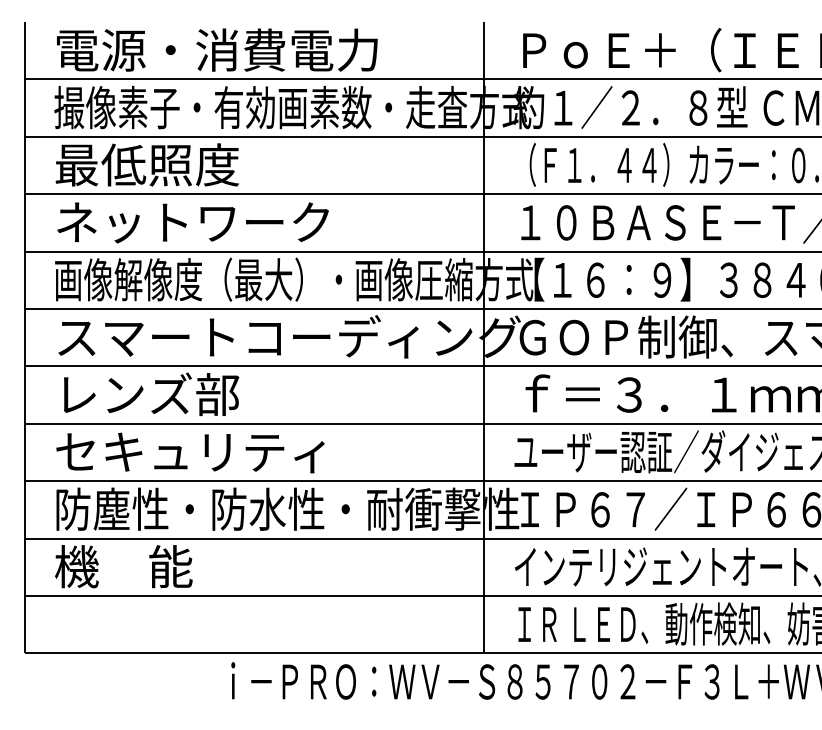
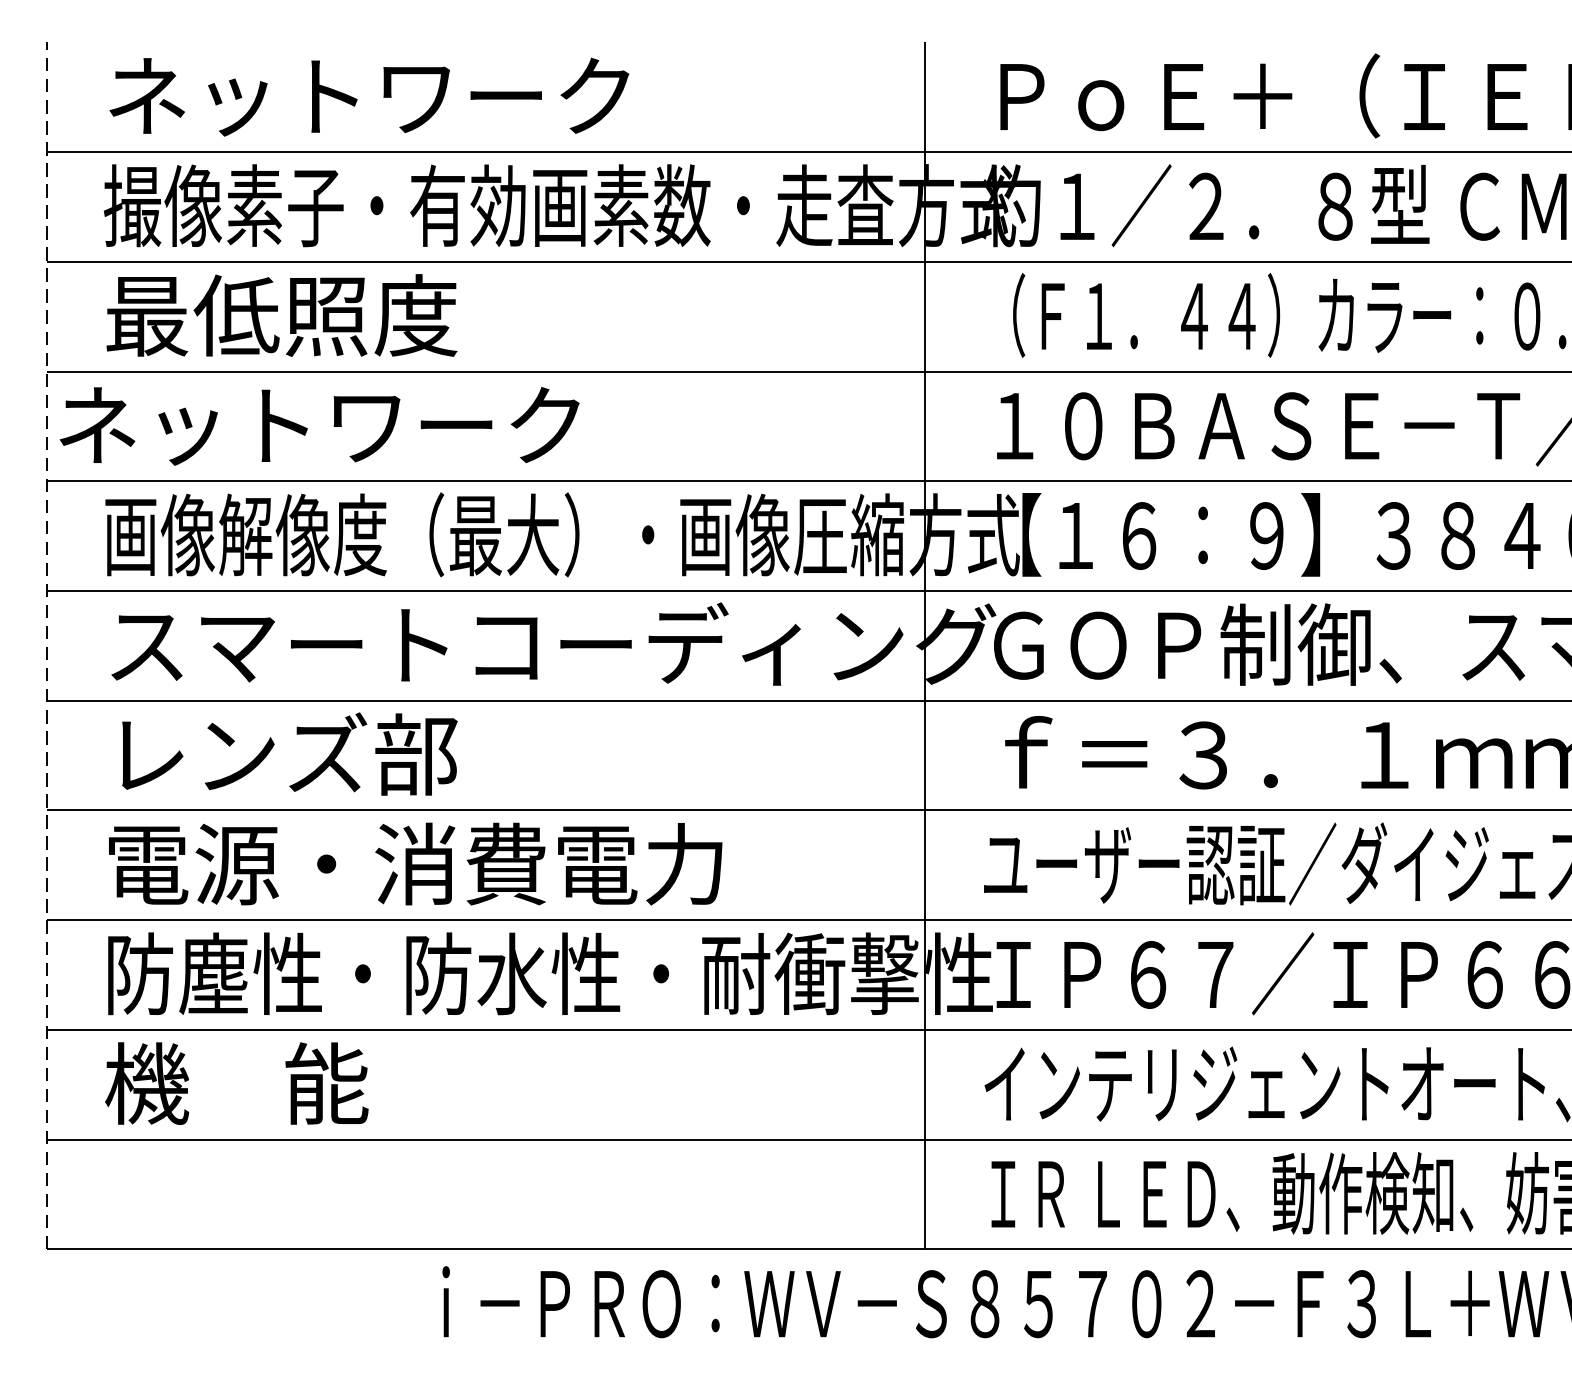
text: (217, 49) -> (415, 94), 電源・消費電力 -> ネットワーク
text: (192, 222) -> (318, 425), moved
line: (24, 337) -> (46, 645), solid -> dashed
text: (216, 451) -> (414, 863), セキュリティ -> 電源・消費電力

